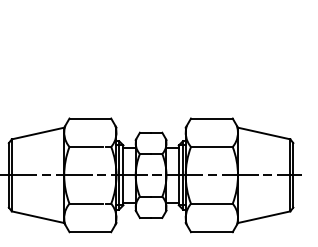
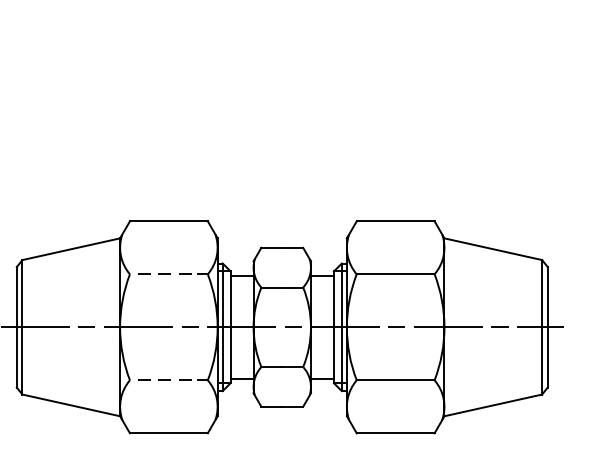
line: (86, 146) -> (161, 273), solid -> dashed
line: (86, 203) -> (161, 379), solid -> dashed

